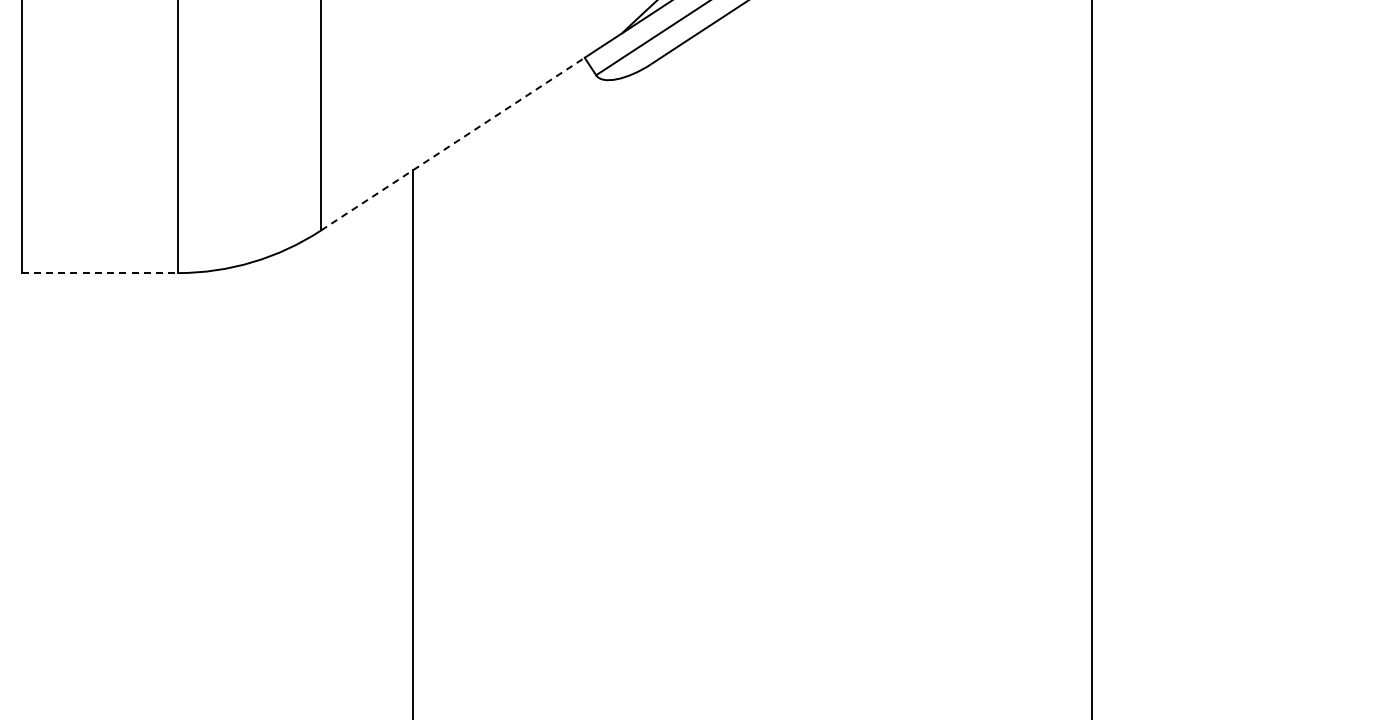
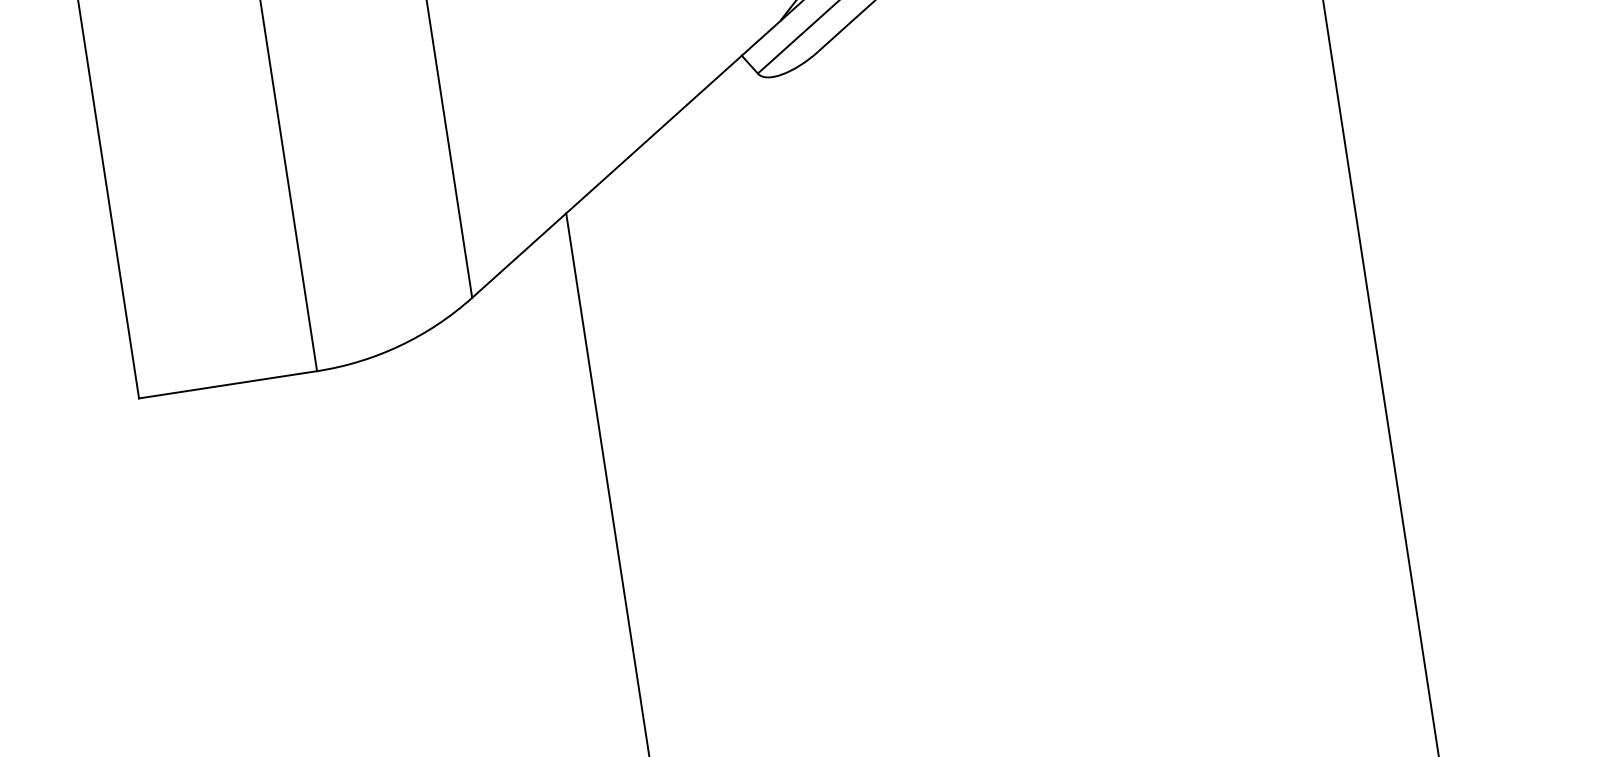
line: (452, 144) -> (606, 177), dashed -> solid
line: (100, 273) -> (228, 385), dashed -> solid

